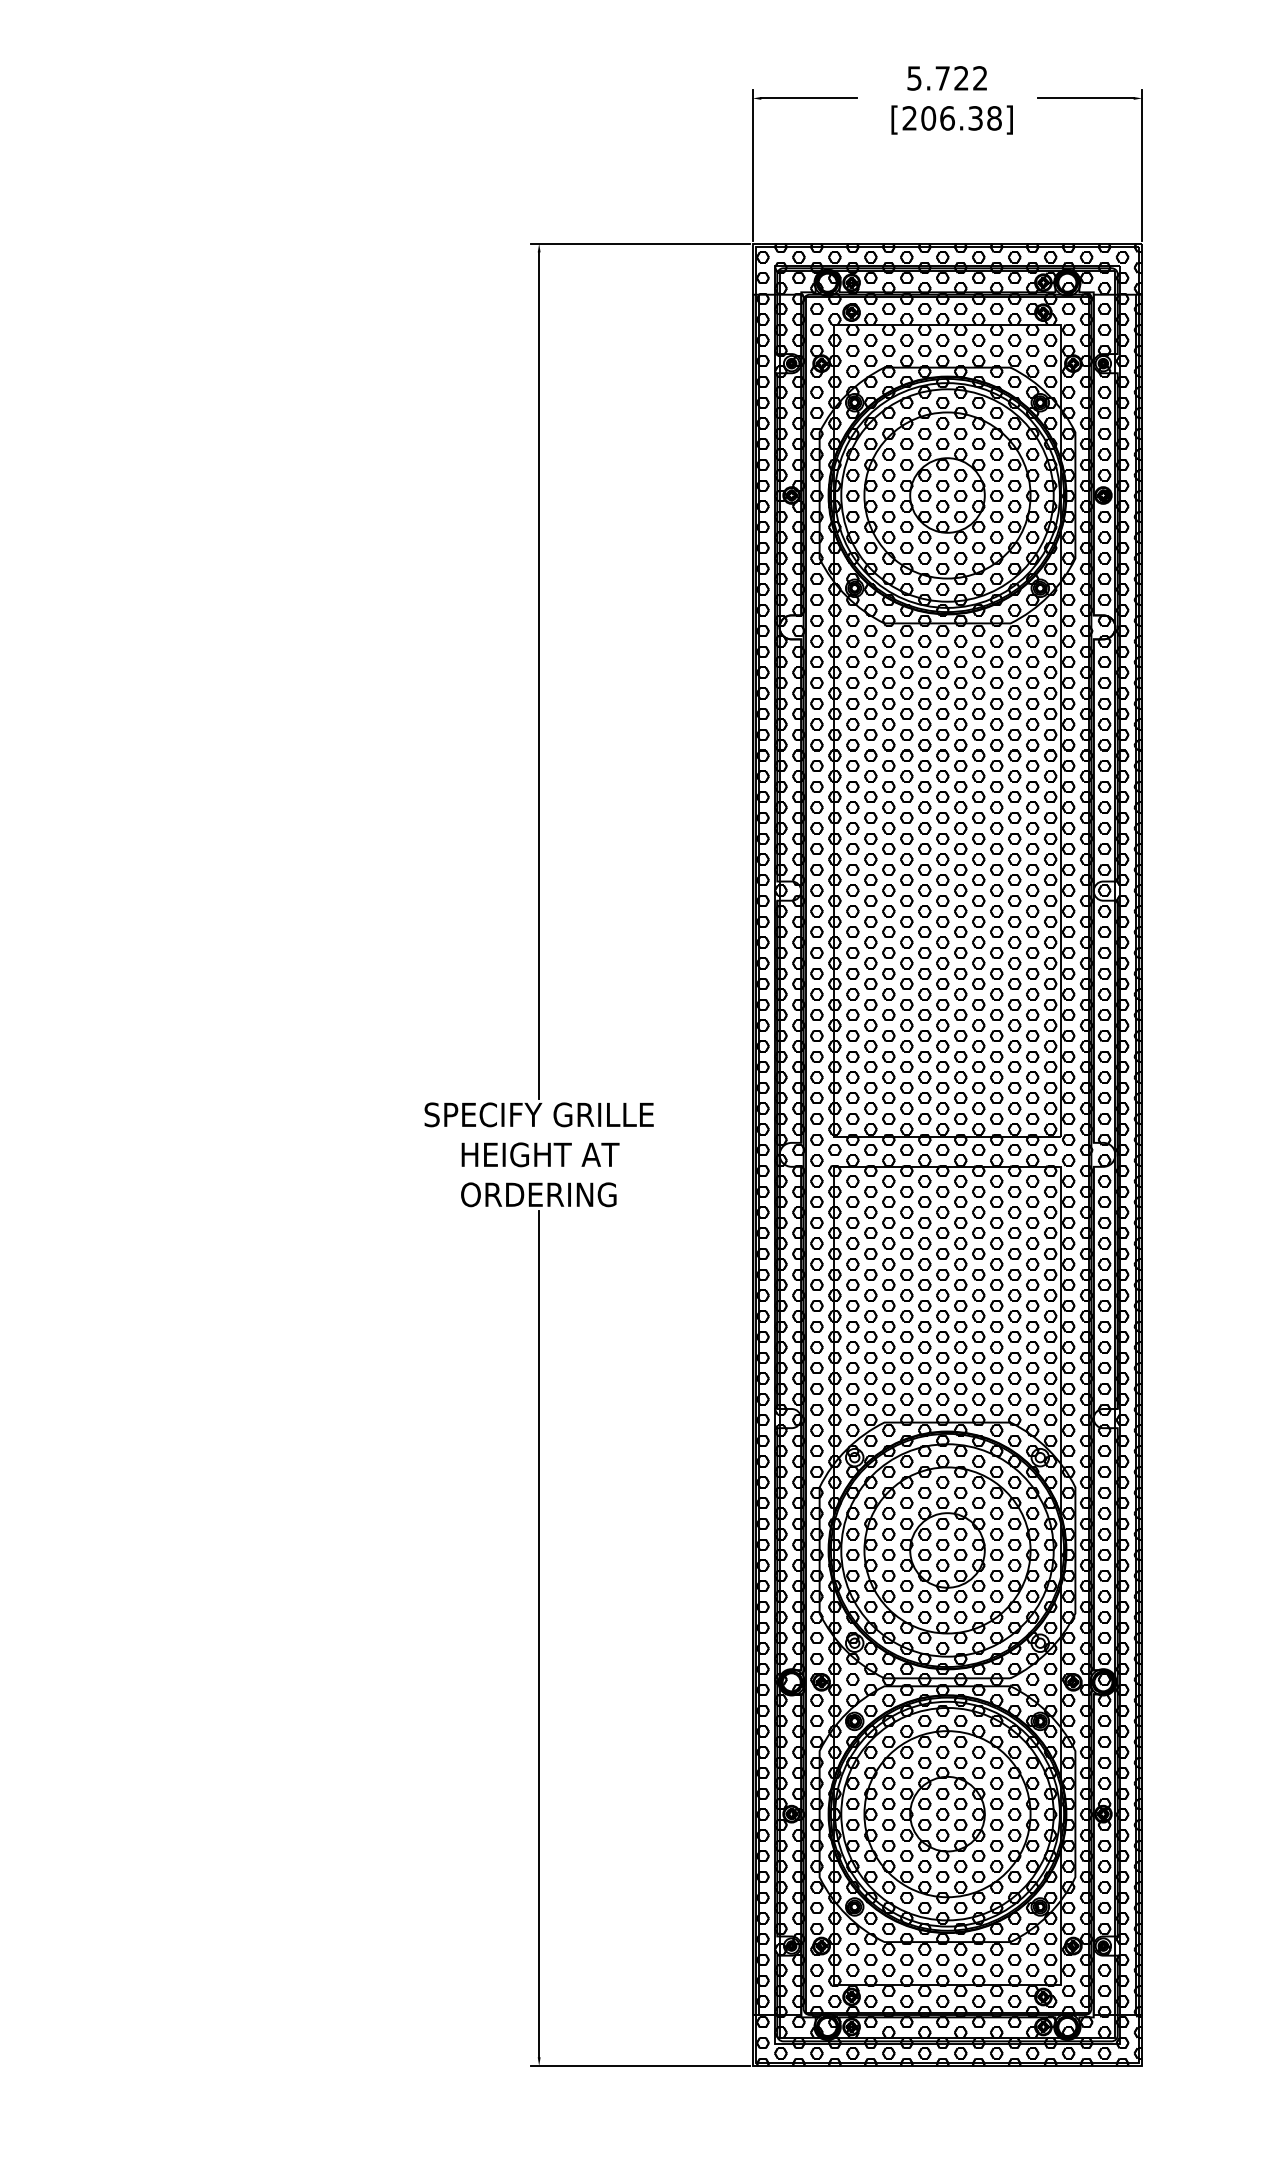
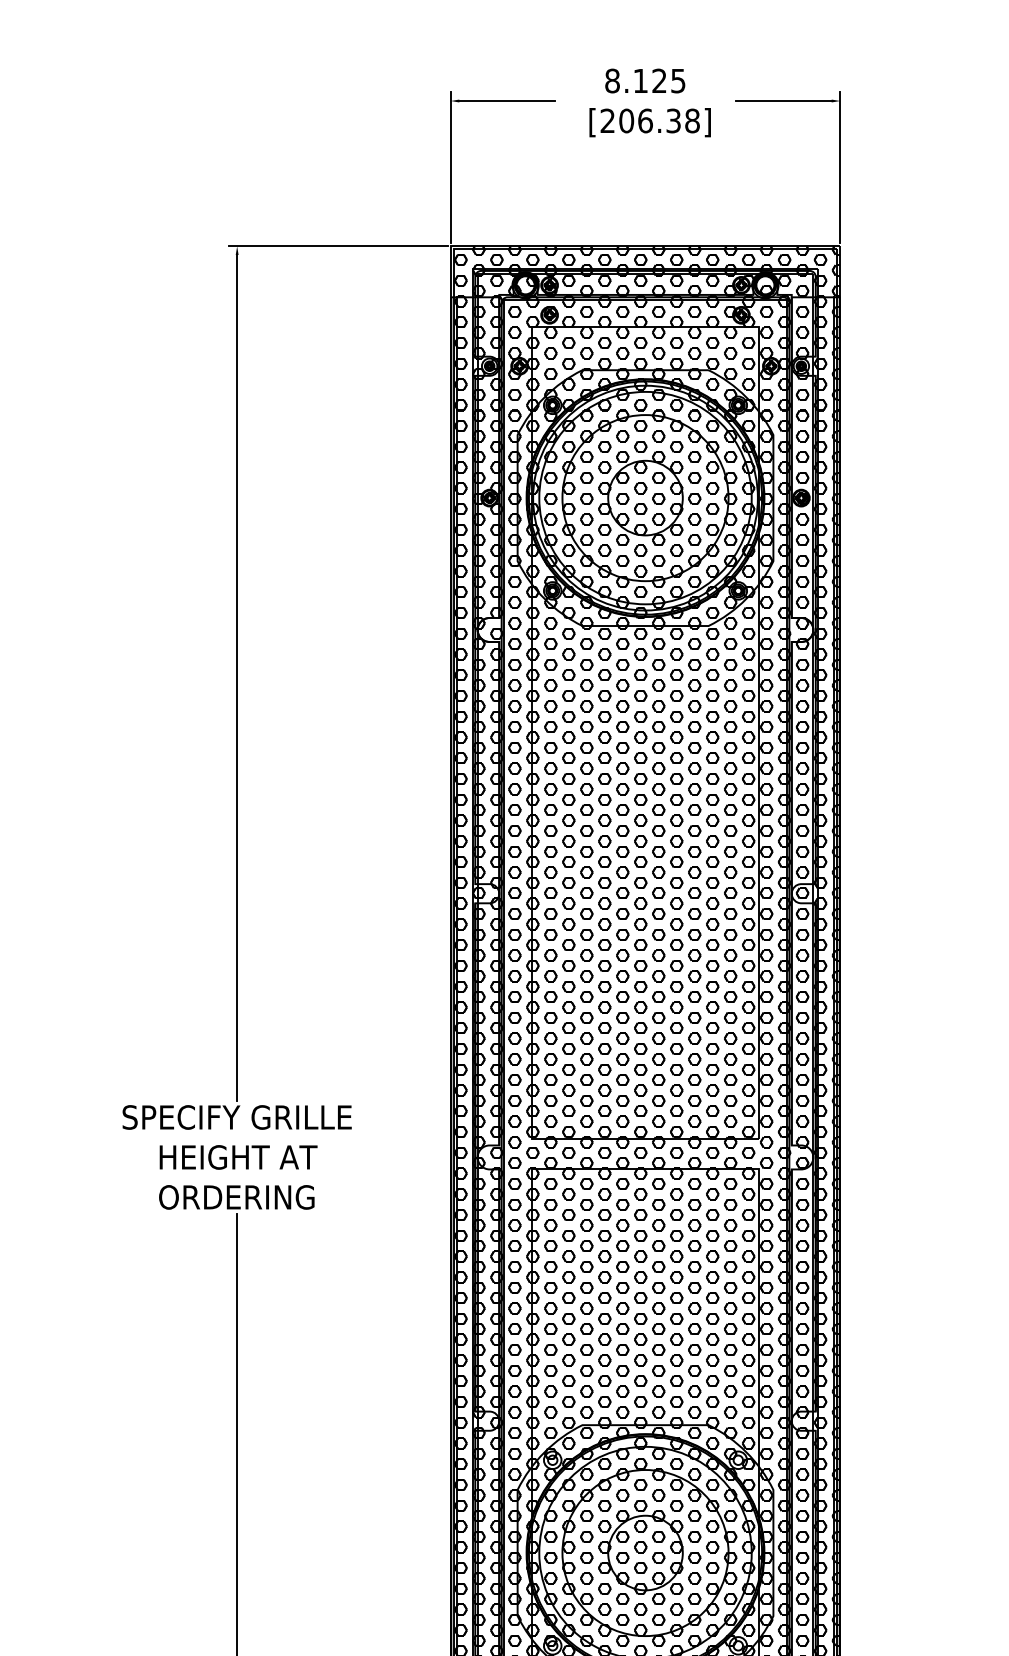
text: (947, 78) -> (645, 81), 5.722 -> 8.125

